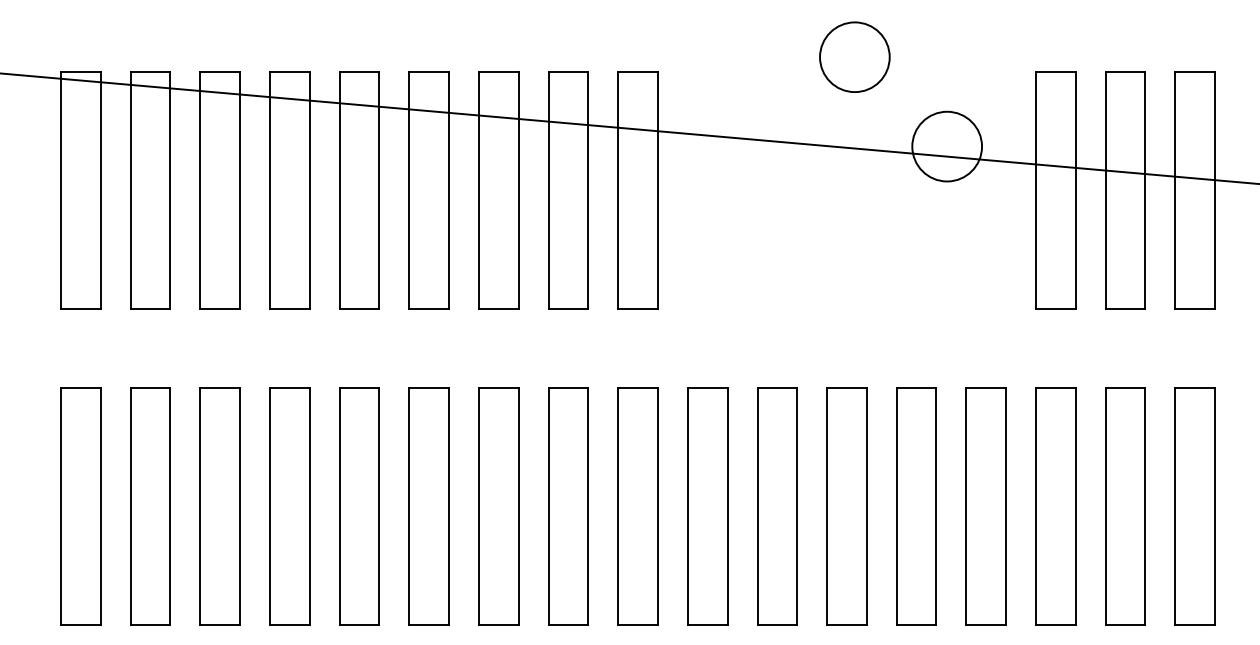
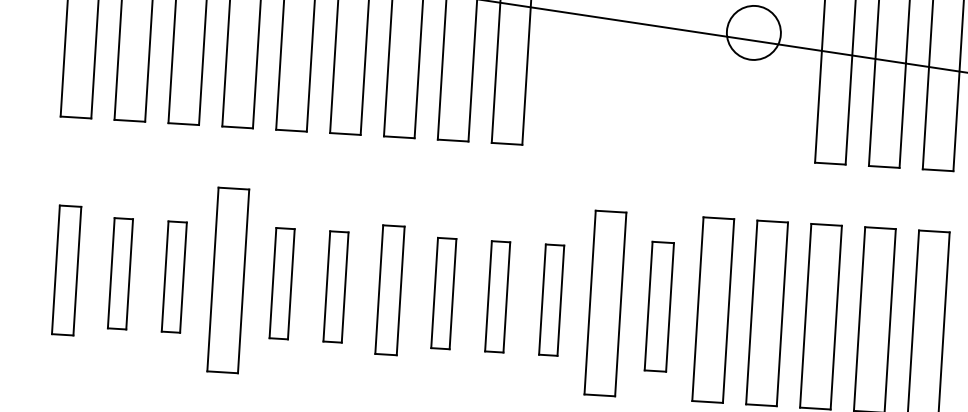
part: (80, 506) -> (66, 270), size x0.7
part: (150, 506) -> (120, 273), size x0.6
part: (219, 506) -> (173, 276), size x0.6
part: (359, 506) -> (282, 283), size x0.6
part: (428, 506) -> (335, 286), size x0.6
part: (498, 506) -> (389, 290), size x0.7
part: (568, 506) -> (443, 293), size x0.6
part: (637, 506) -> (497, 296), size x0.6
part: (707, 506) -> (551, 300), size x0.6
part: (846, 506) -> (658, 306), size x0.7

